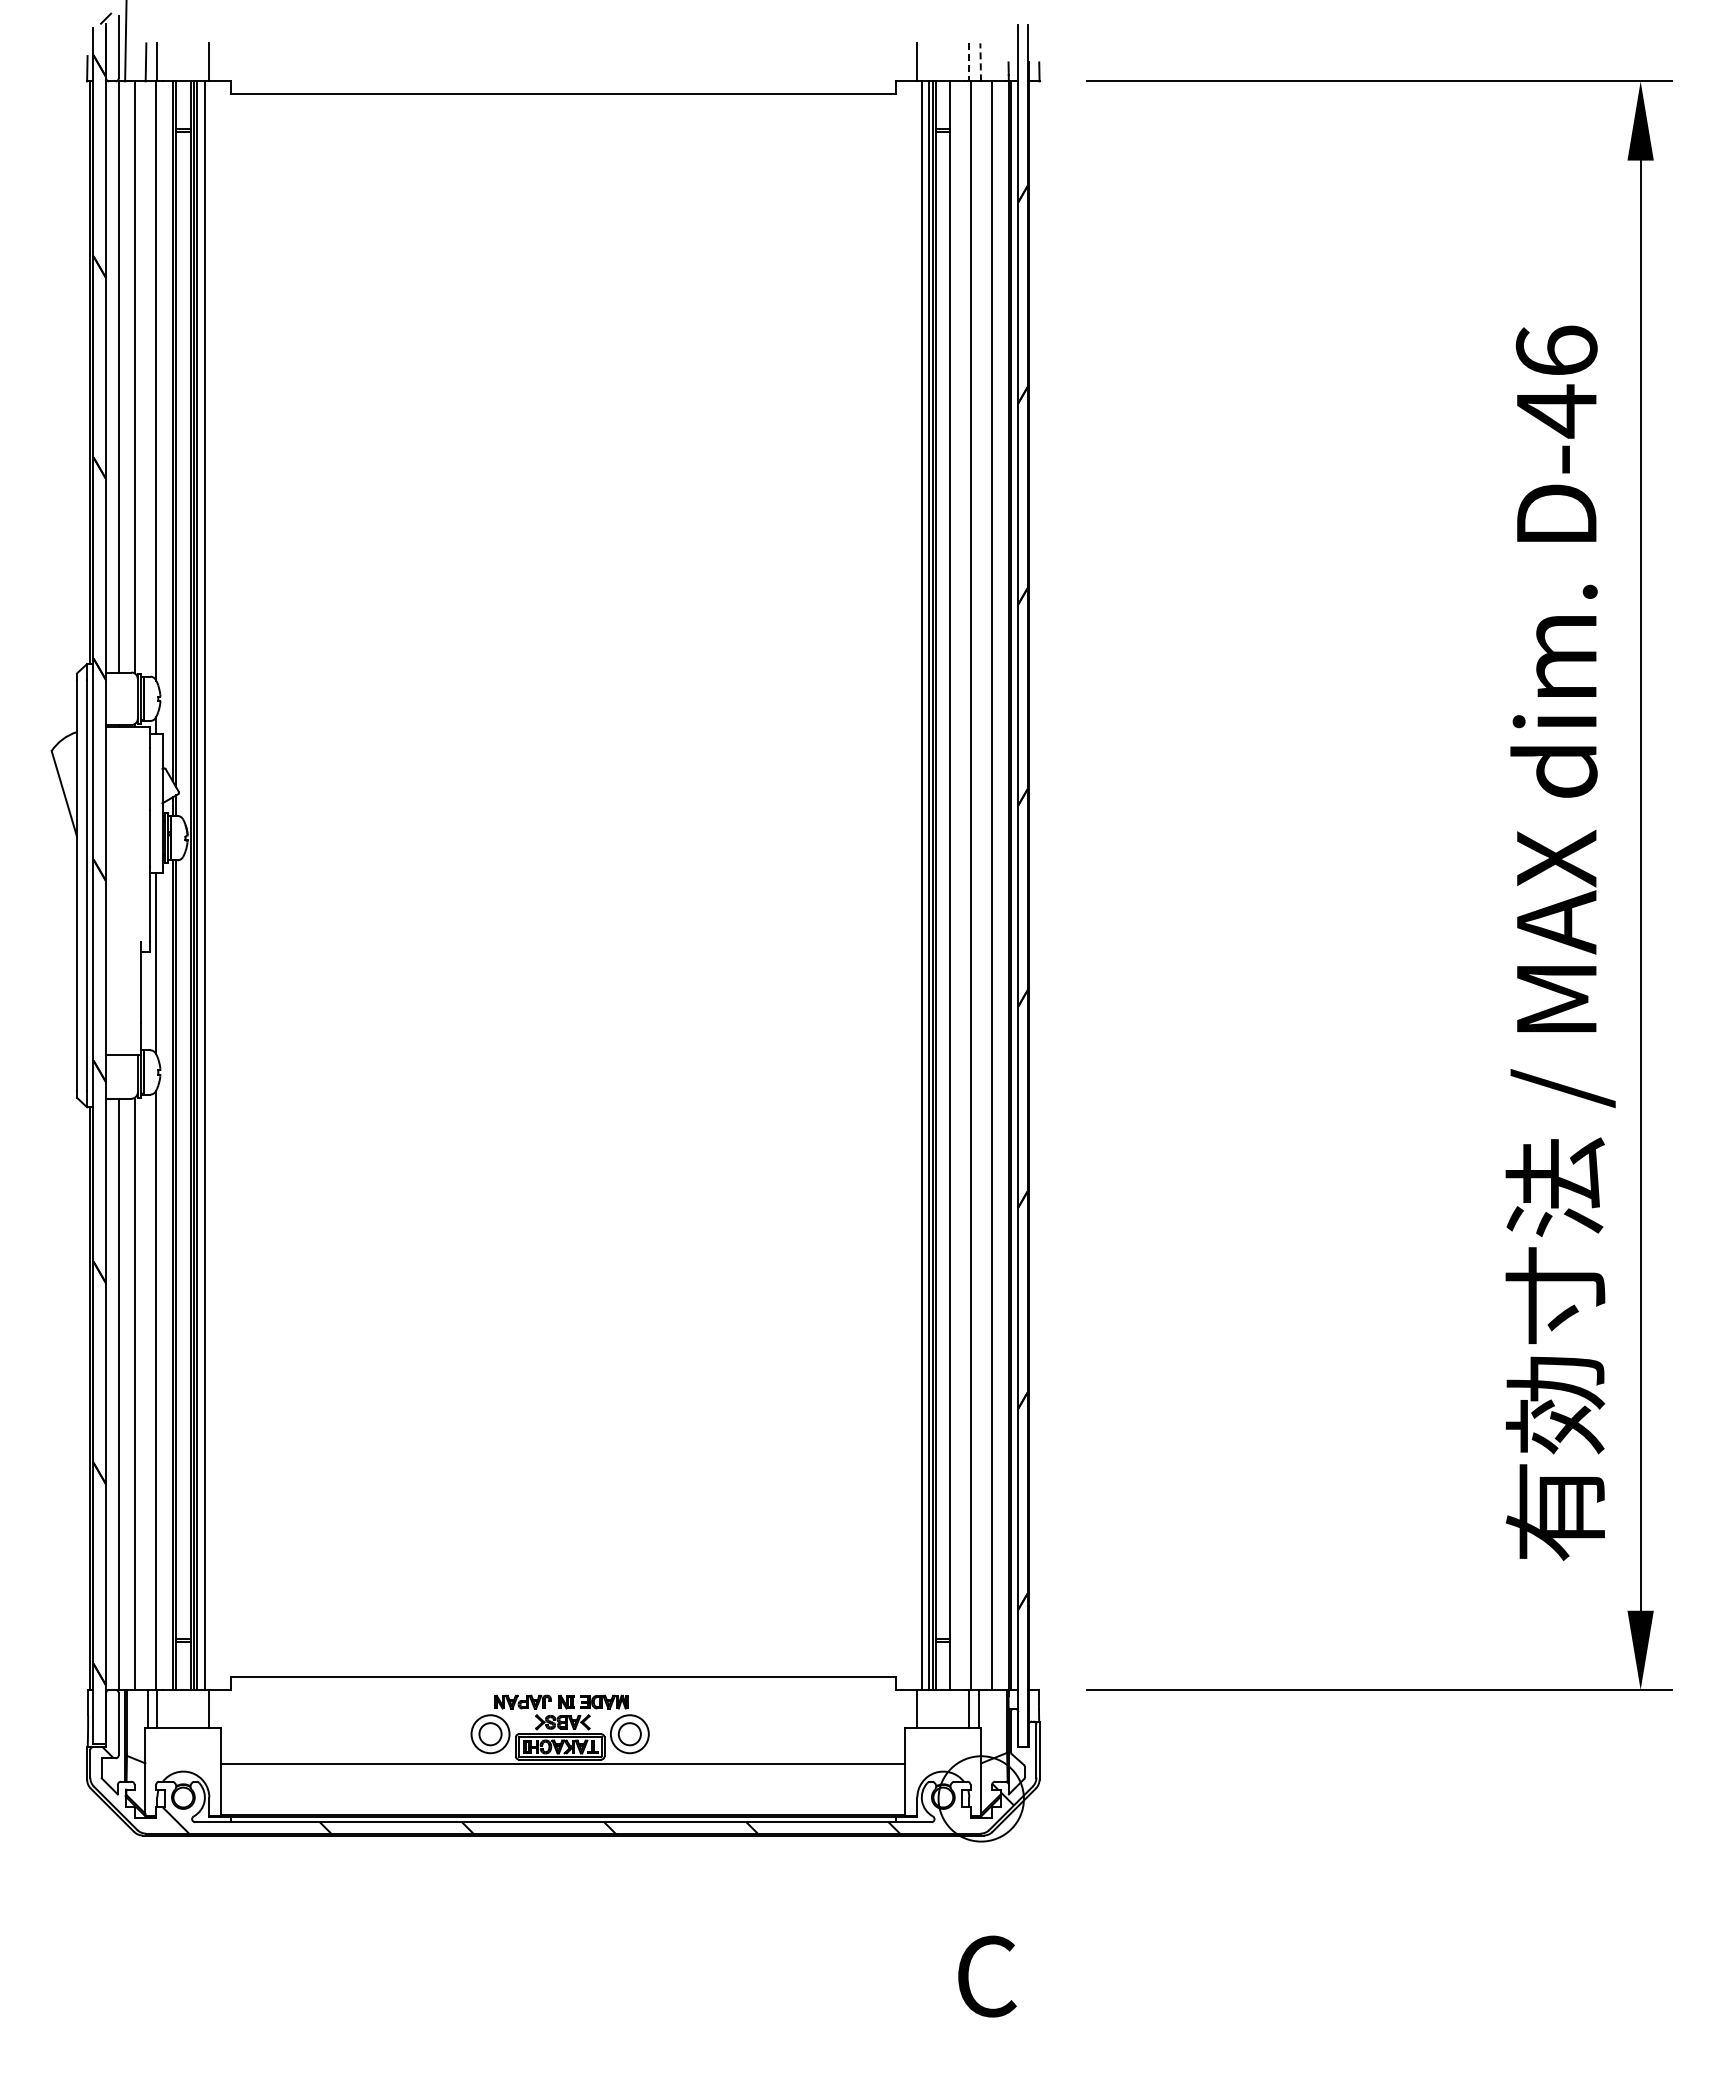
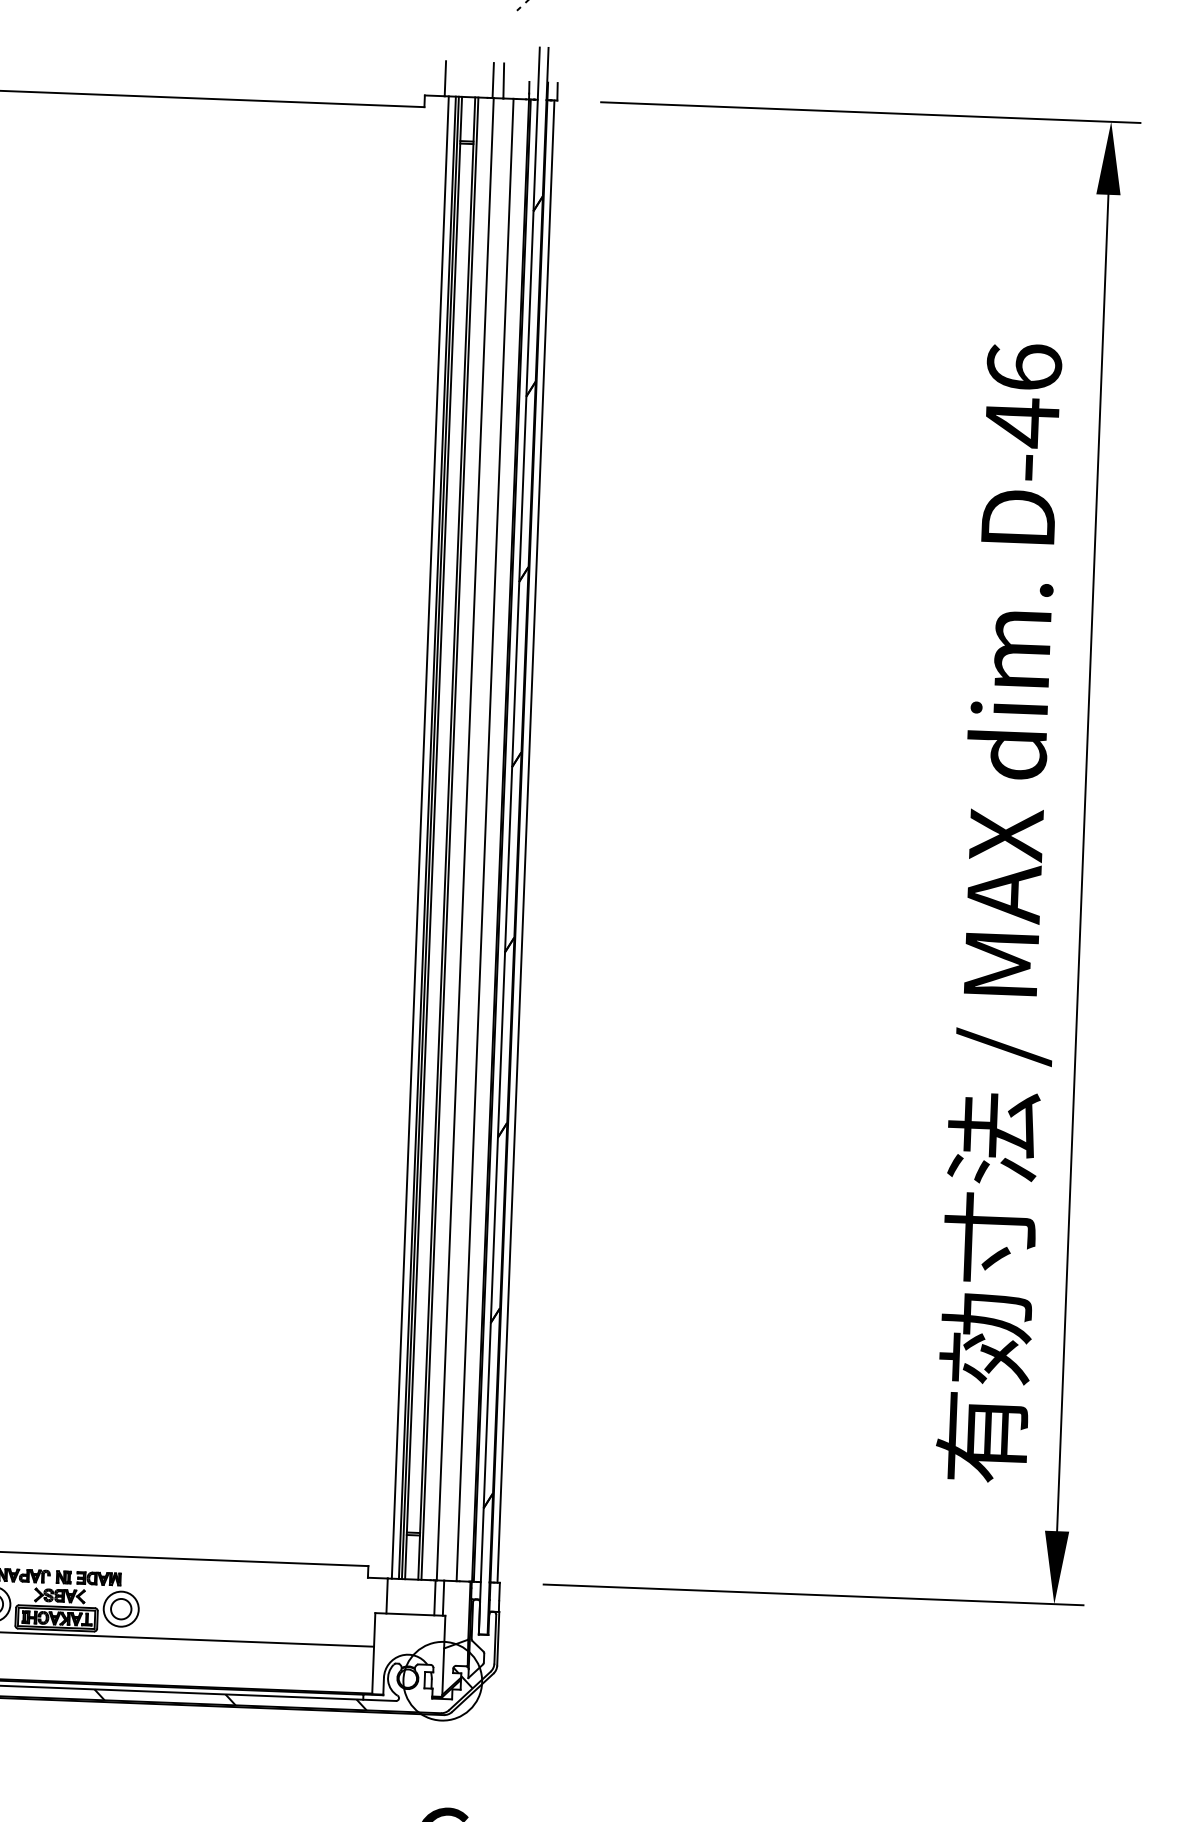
line: (980, 61) -> (503, 80), dashed -> solid
line: (969, 62) -> (493, 80), dashed -> solid
line: (953, 885) -> (449, 838), added
line: (1036, 885) -> (526, 841), added

